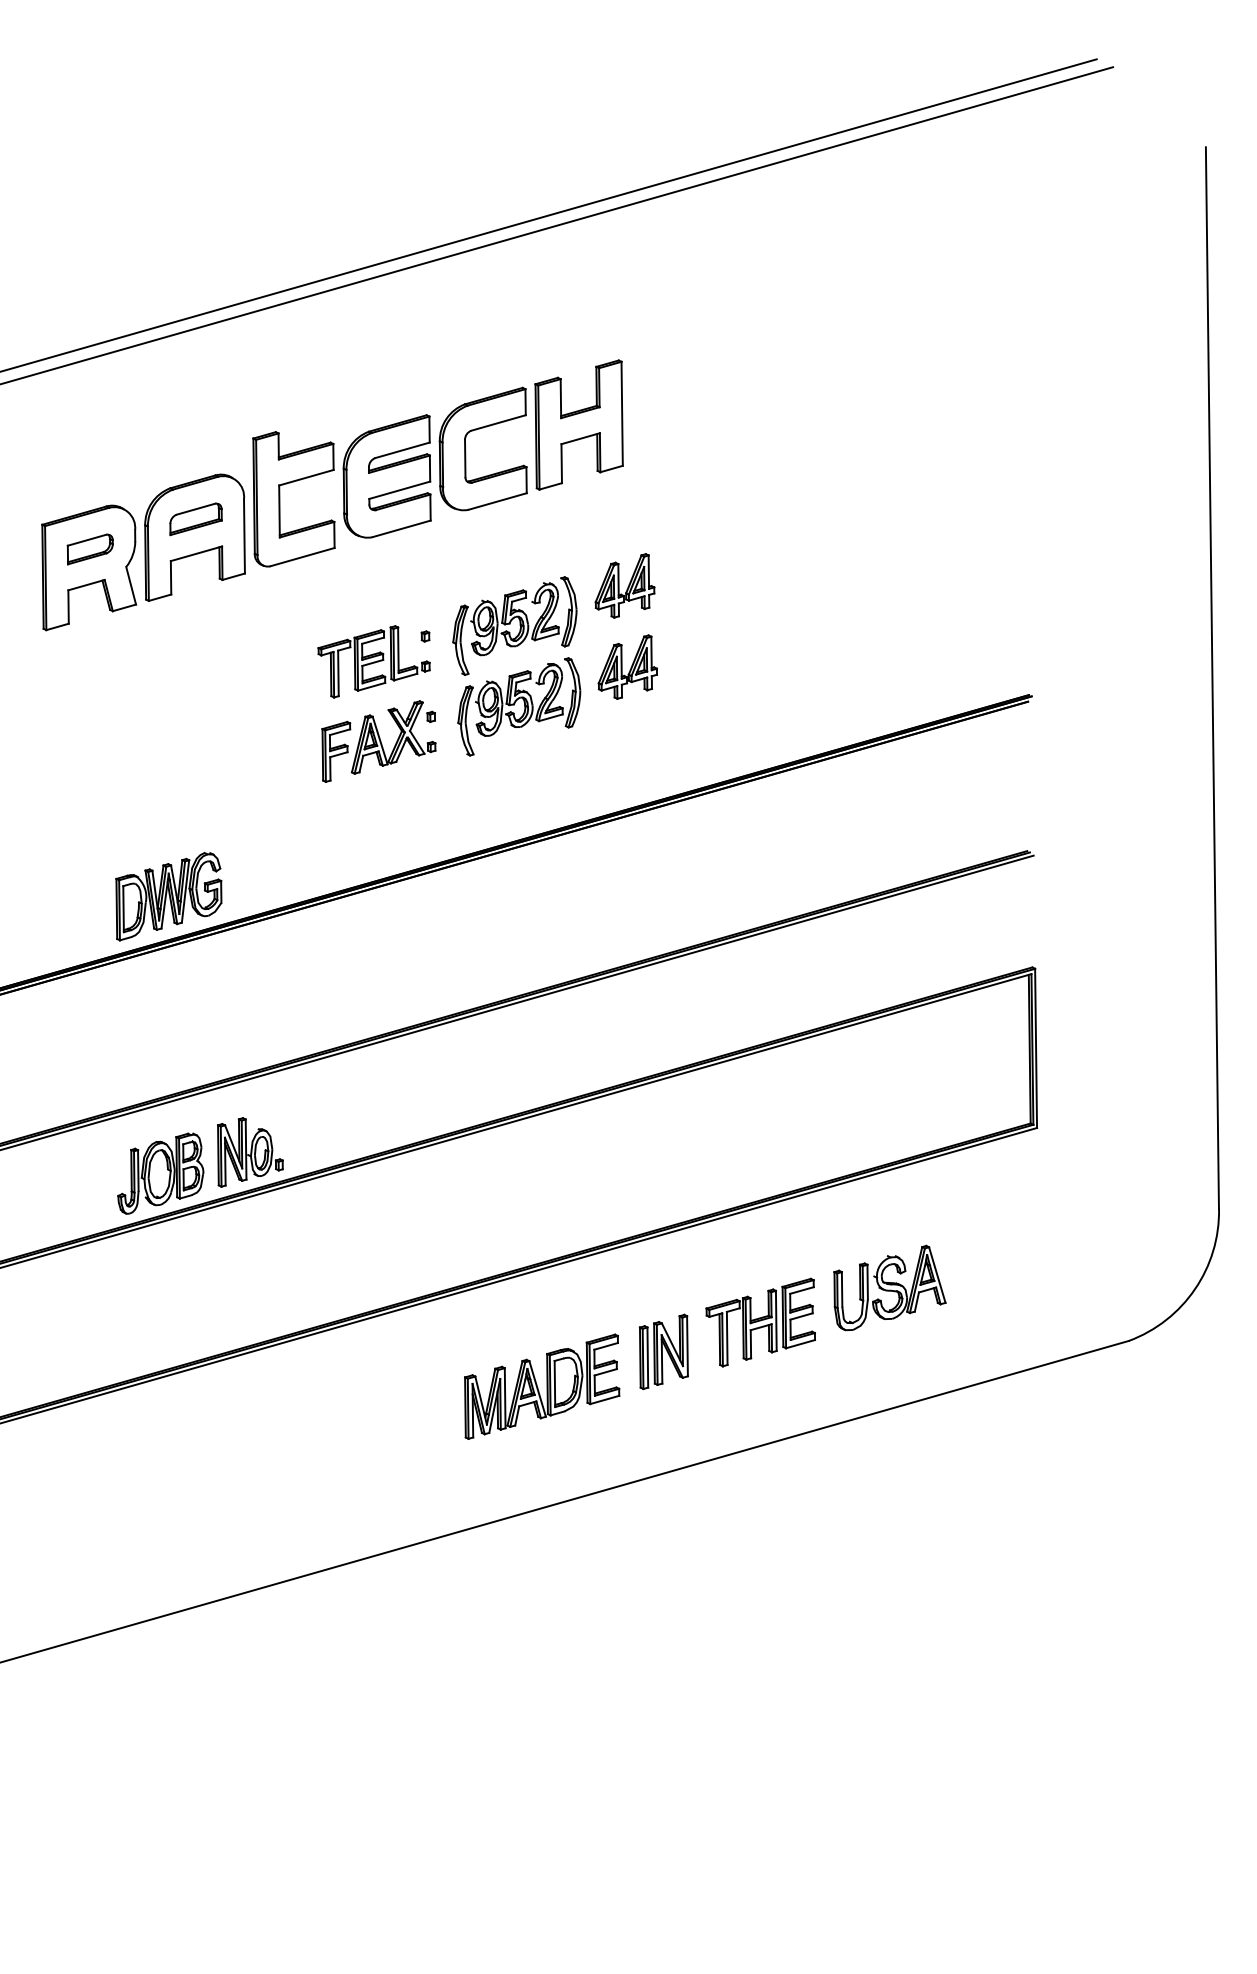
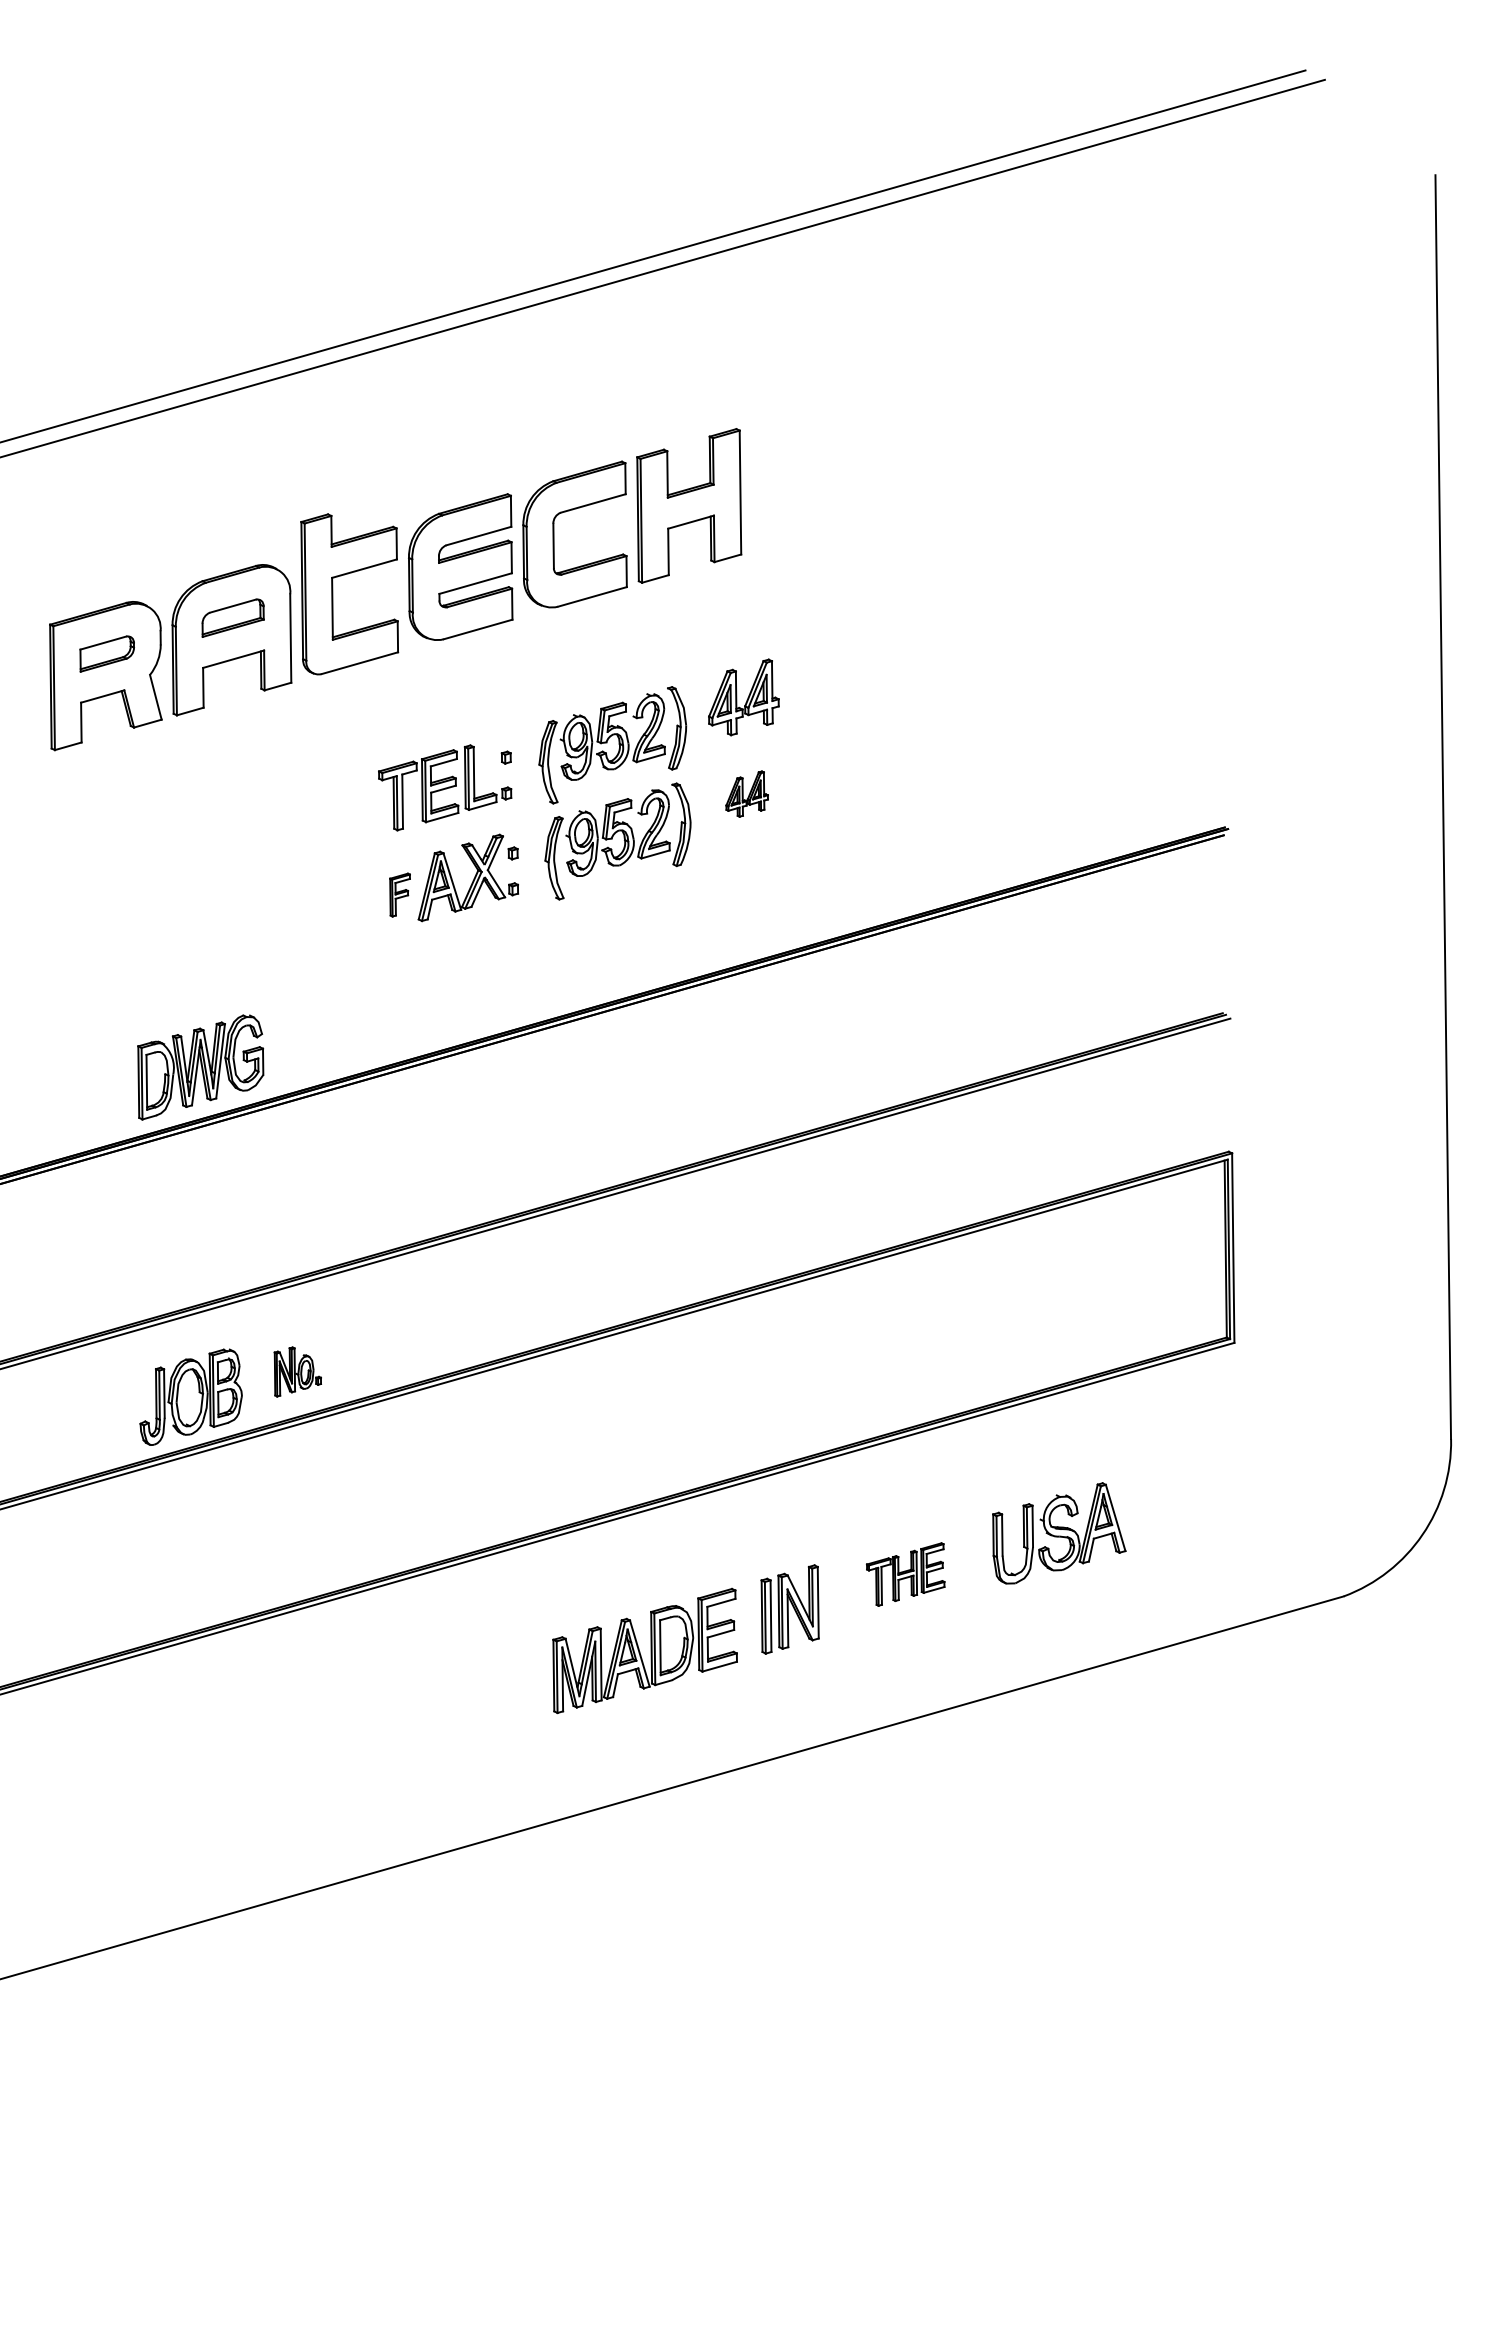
part: (627, 666) -> (746, 793), size x0.6
part: (335, 751) -> (399, 894), size x0.6
part: (250, 1152) -> (297, 1371), size x0.6
part: (760, 1322) -> (905, 1574), size x0.6

